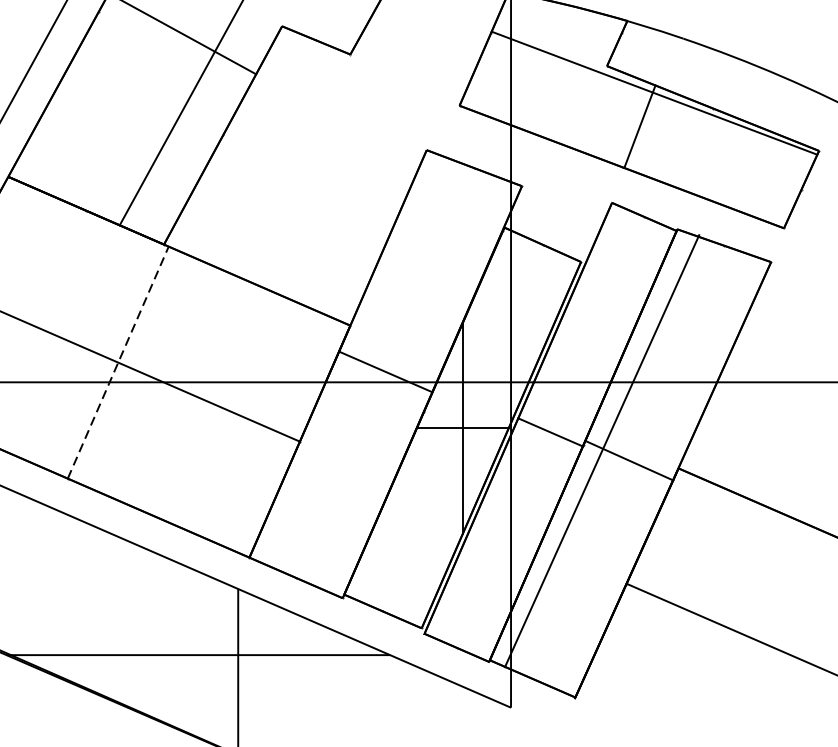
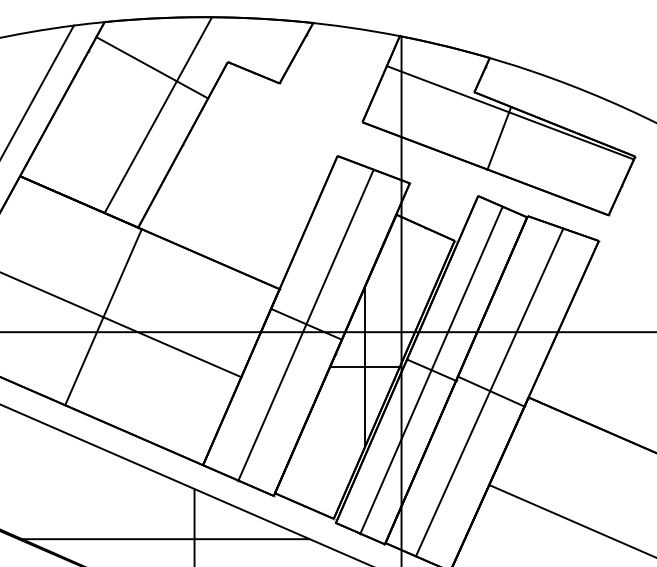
line: (118, 362) -> (103, 317), dashed -> solid
line: (384, 372) -> (305, 324), added
line: (550, 431) -> (431, 369), added
line: (601, 451) -> (489, 392), moved

